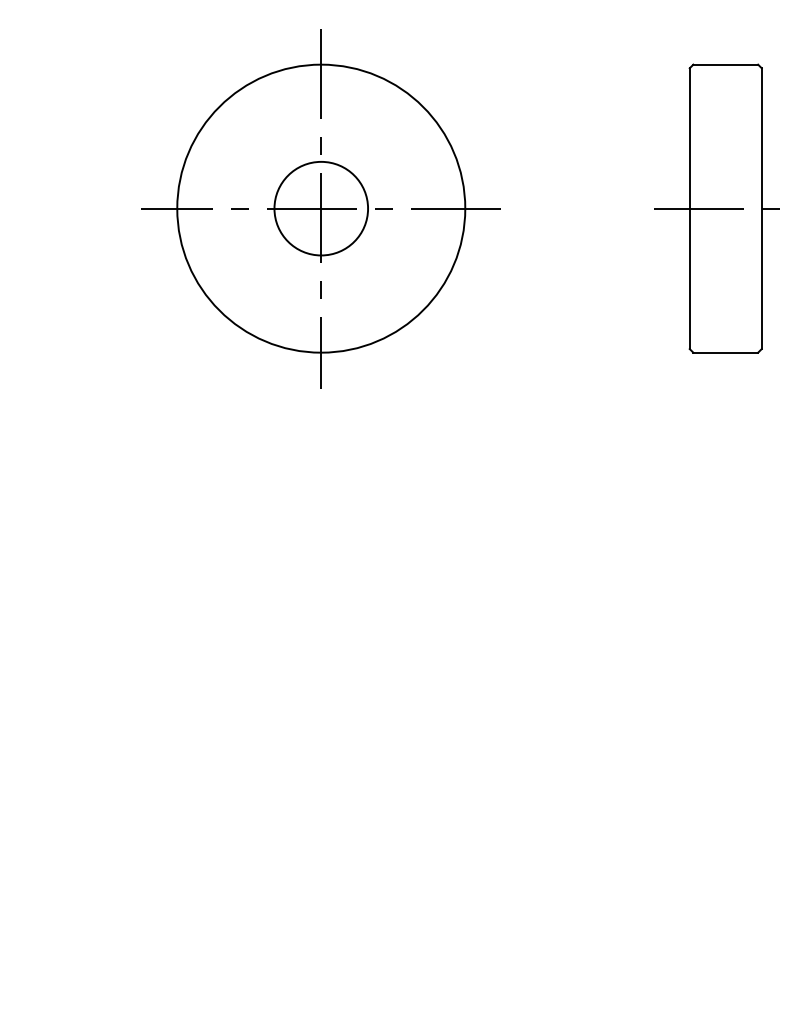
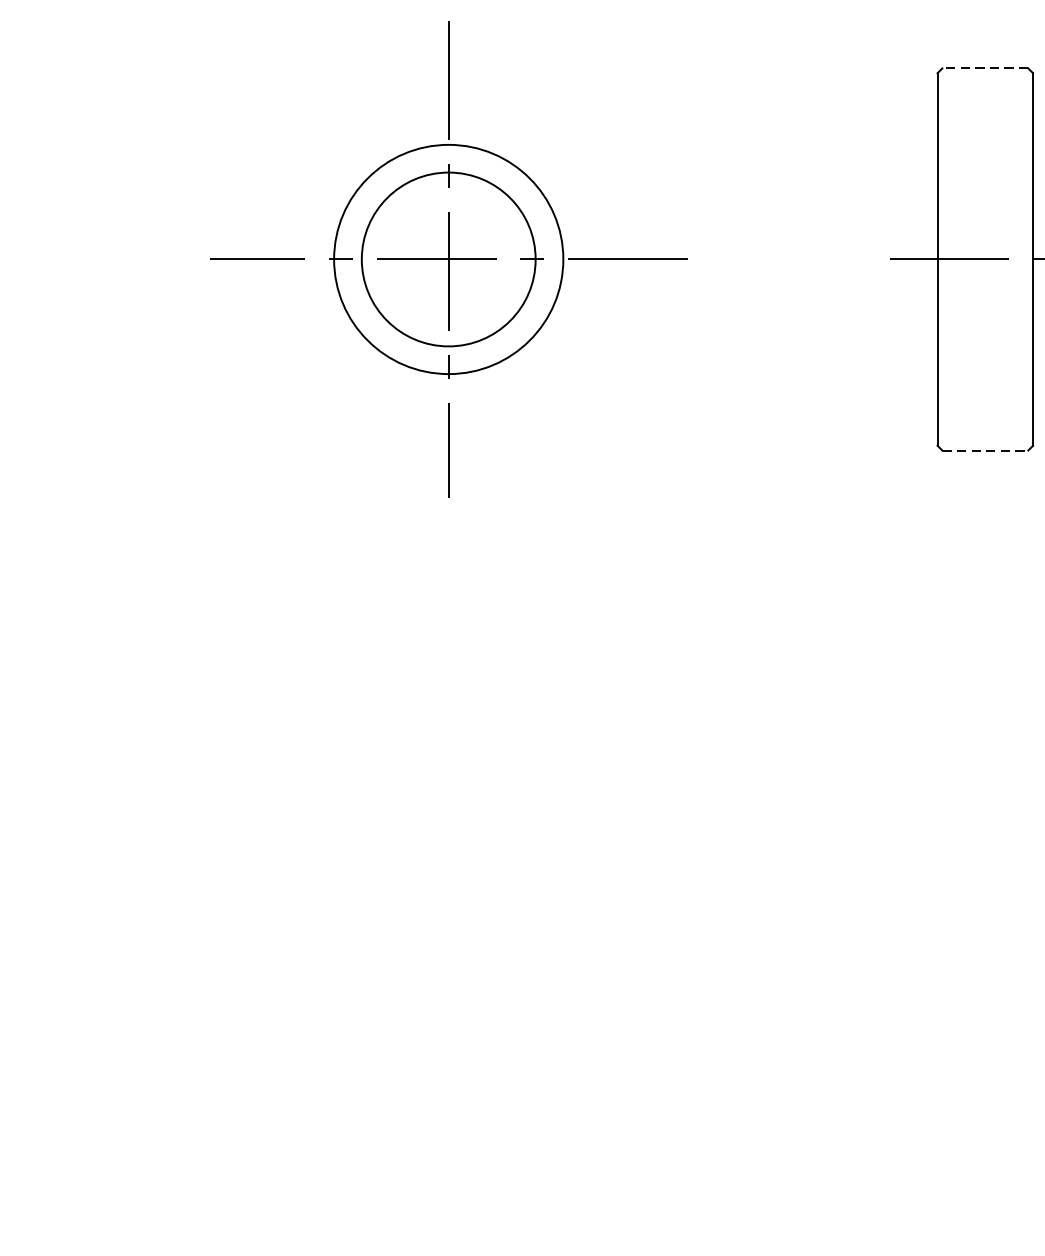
line: (725, 64) -> (984, 68), solid -> dashed
circle: (321, 208) -> (449, 259), size x0.6
circle: (321, 208) -> (449, 259), size x1.4
line: (726, 352) -> (986, 450), solid -> dashed

